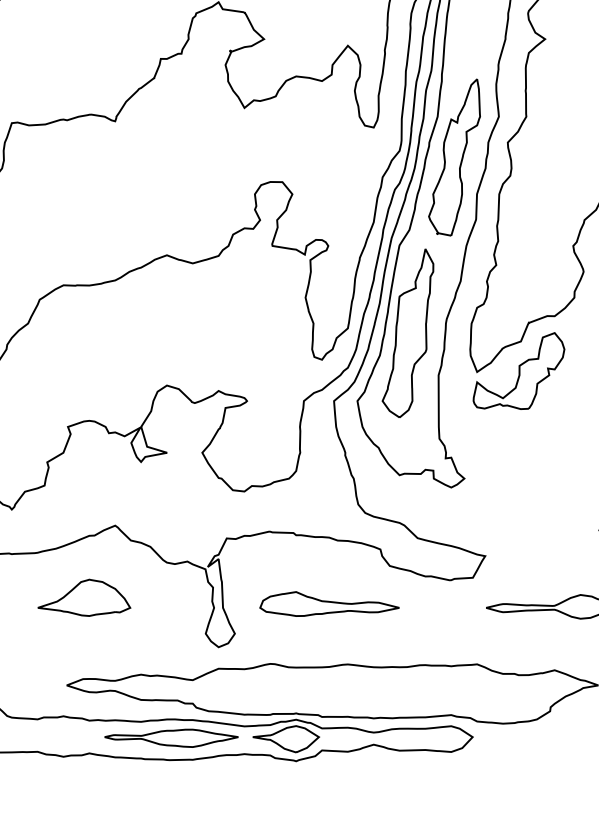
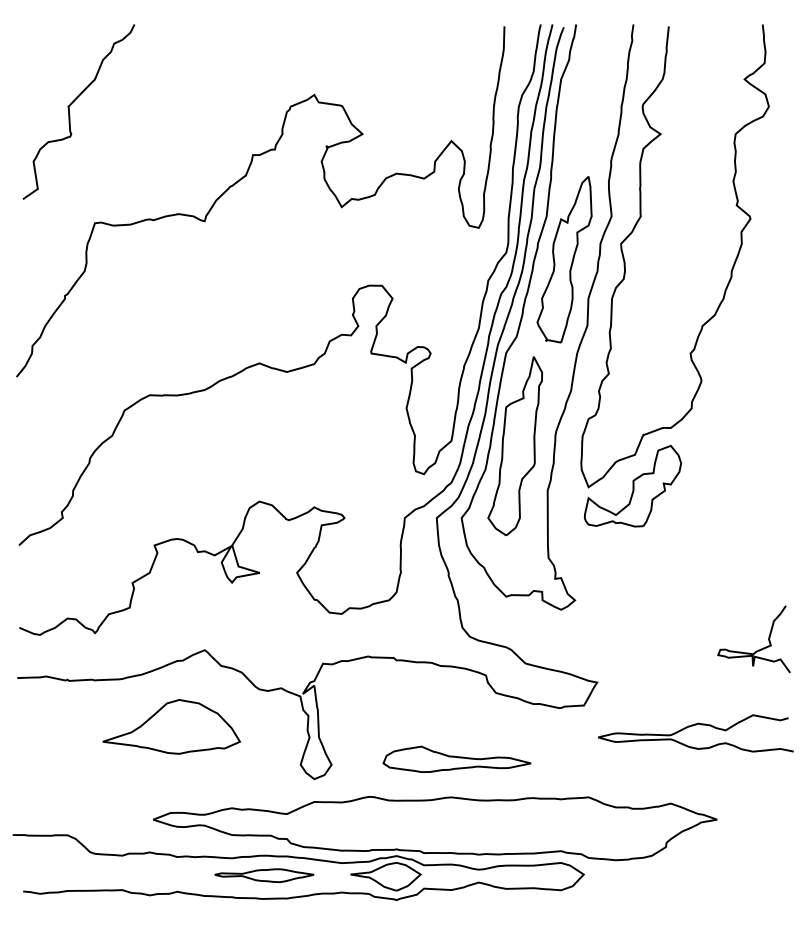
part: (83, 597) -> (171, 726), size x1.4
part: (329, 603) -> (456, 758), moved
part: (171, 738) -> (264, 875), size x0.7

